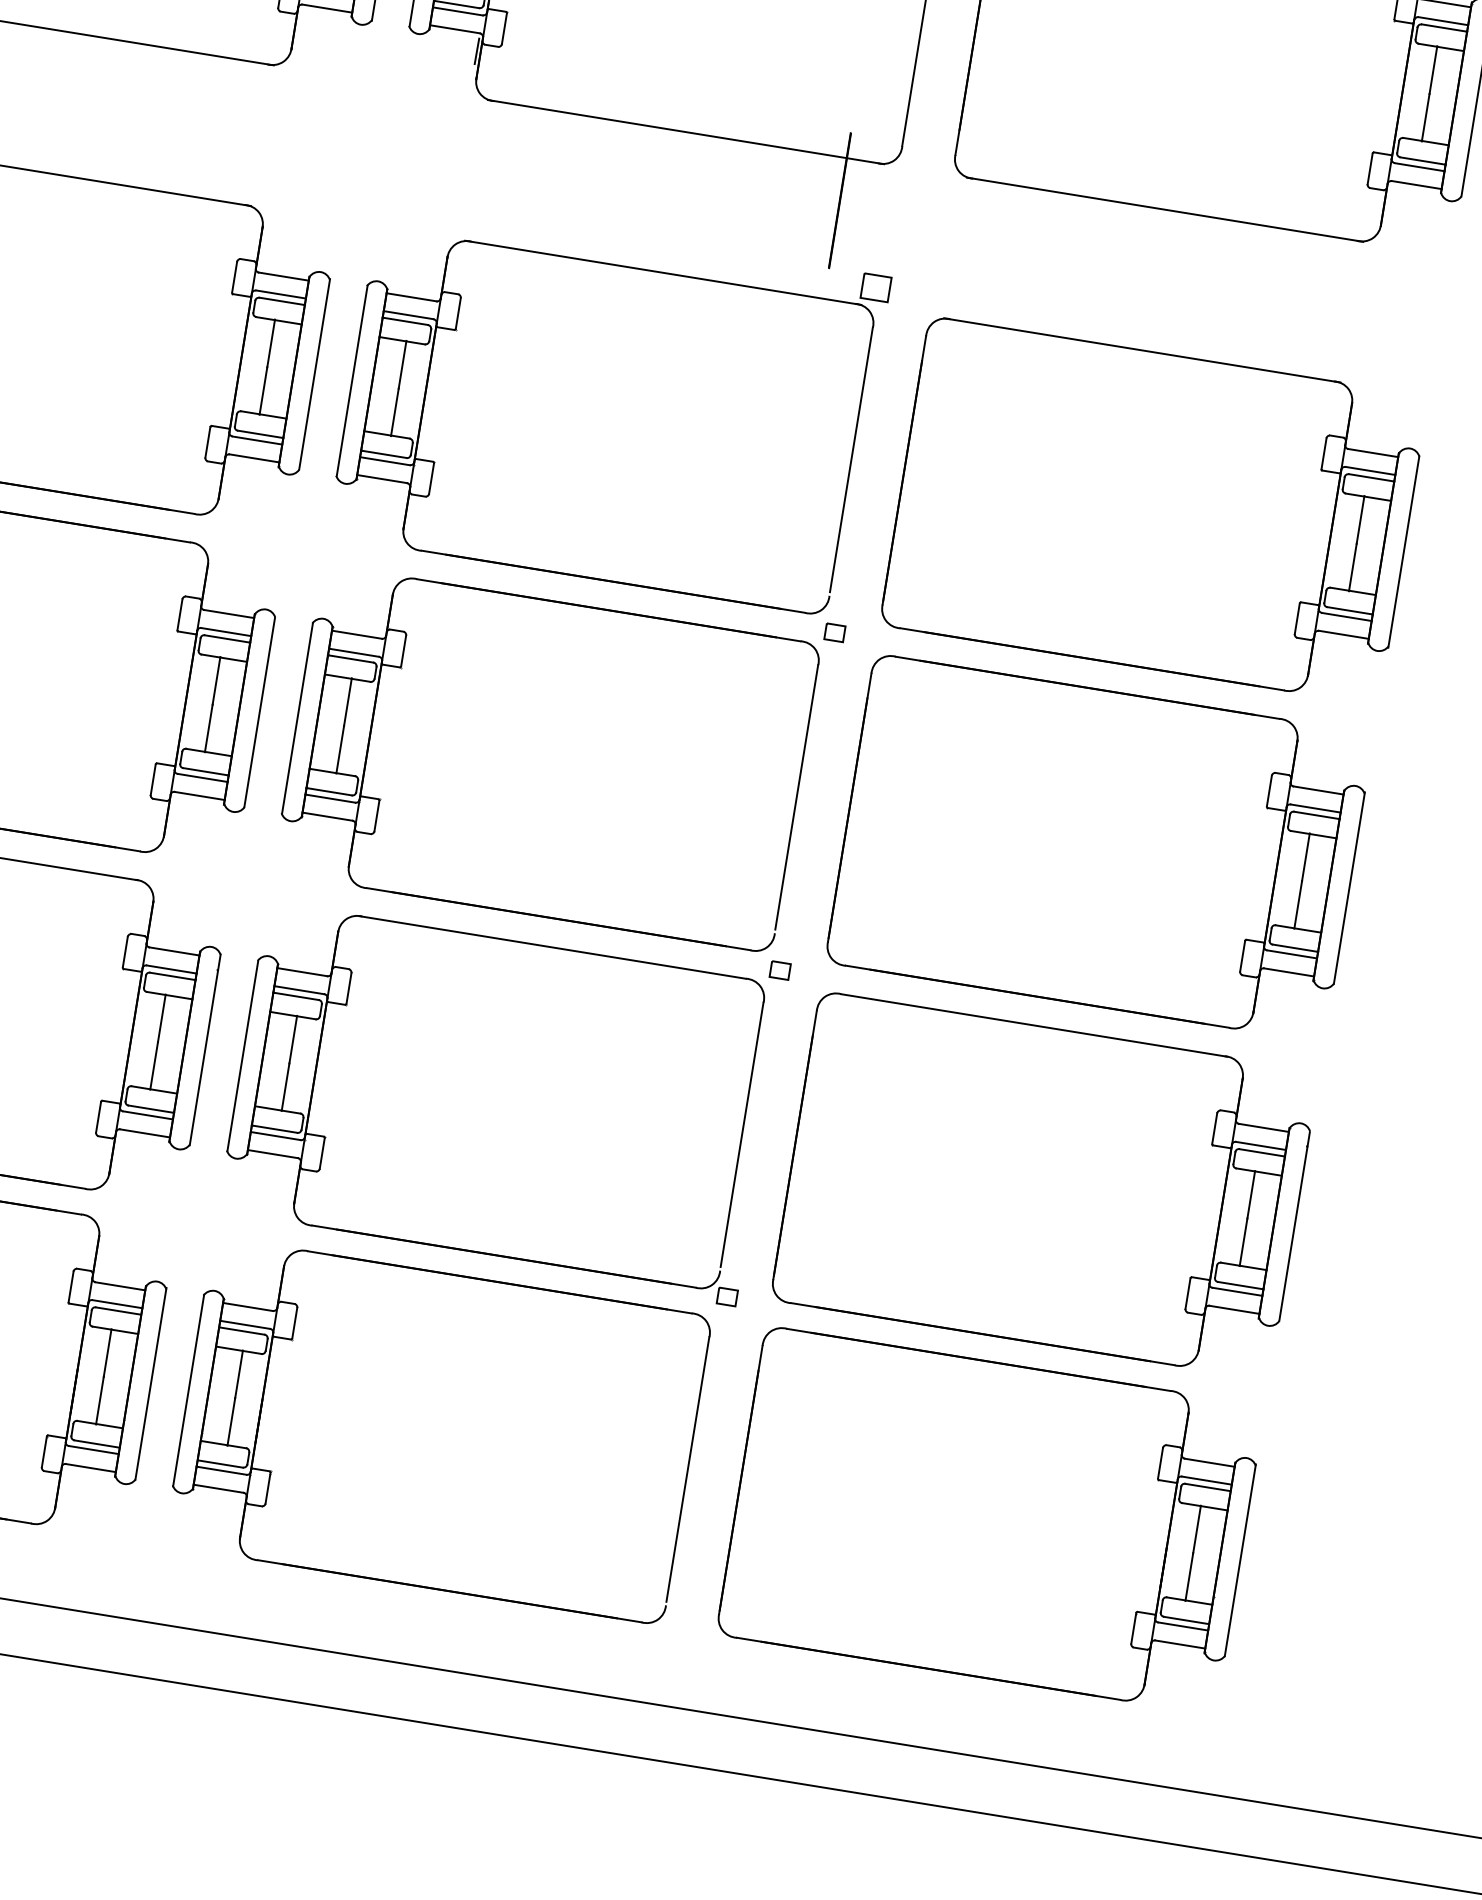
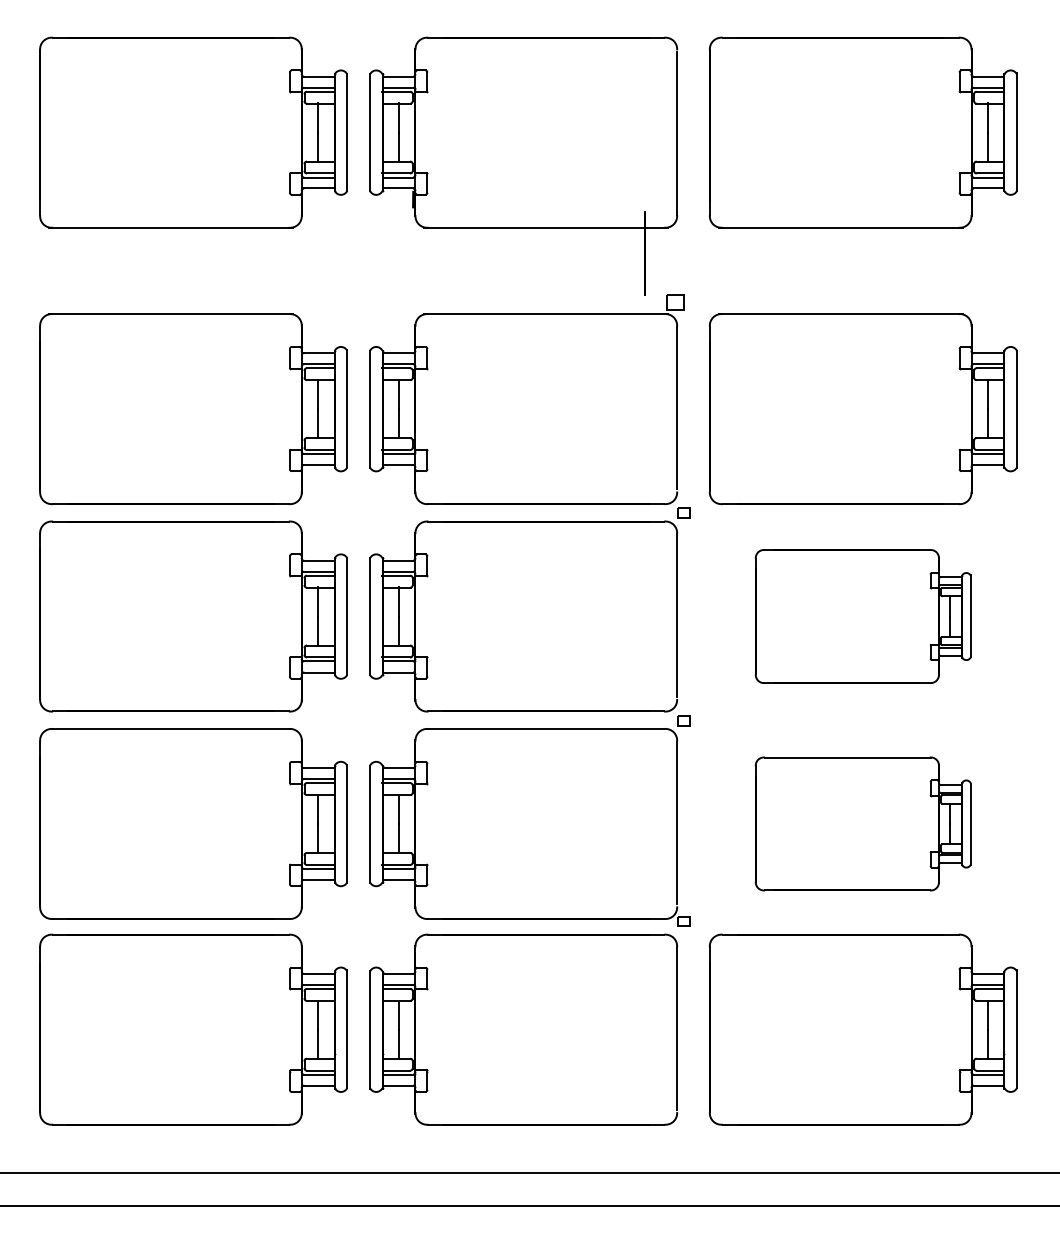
part: (1098, 847) -> (862, 616), size x0.7
part: (1043, 1184) -> (862, 823), size x0.7

